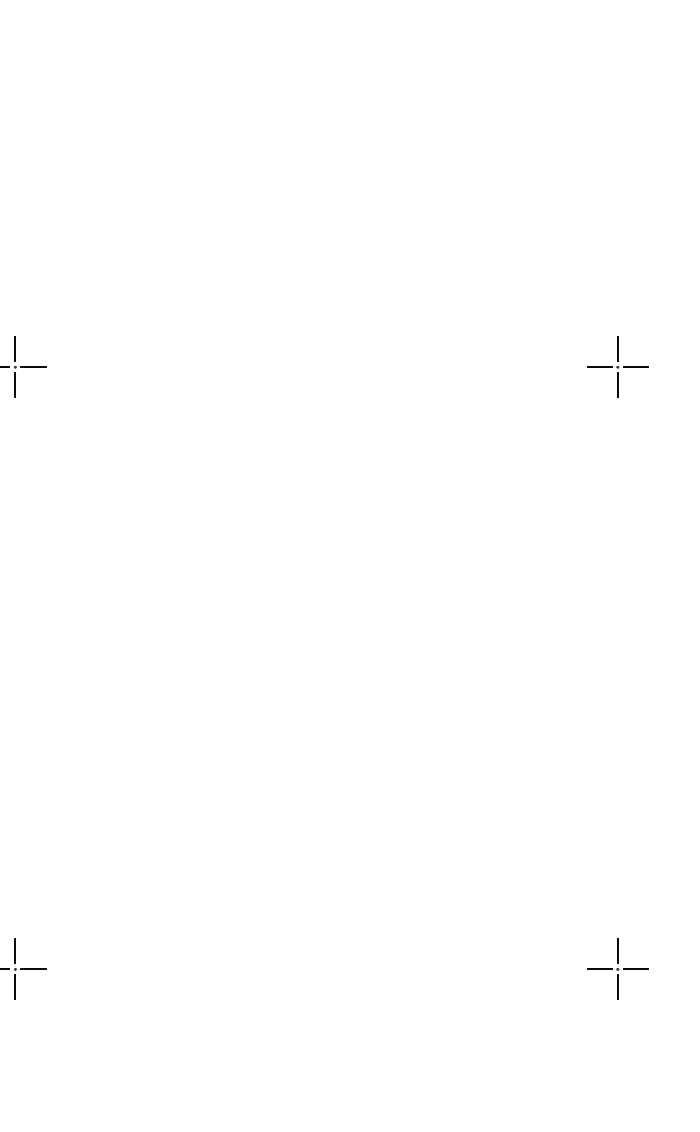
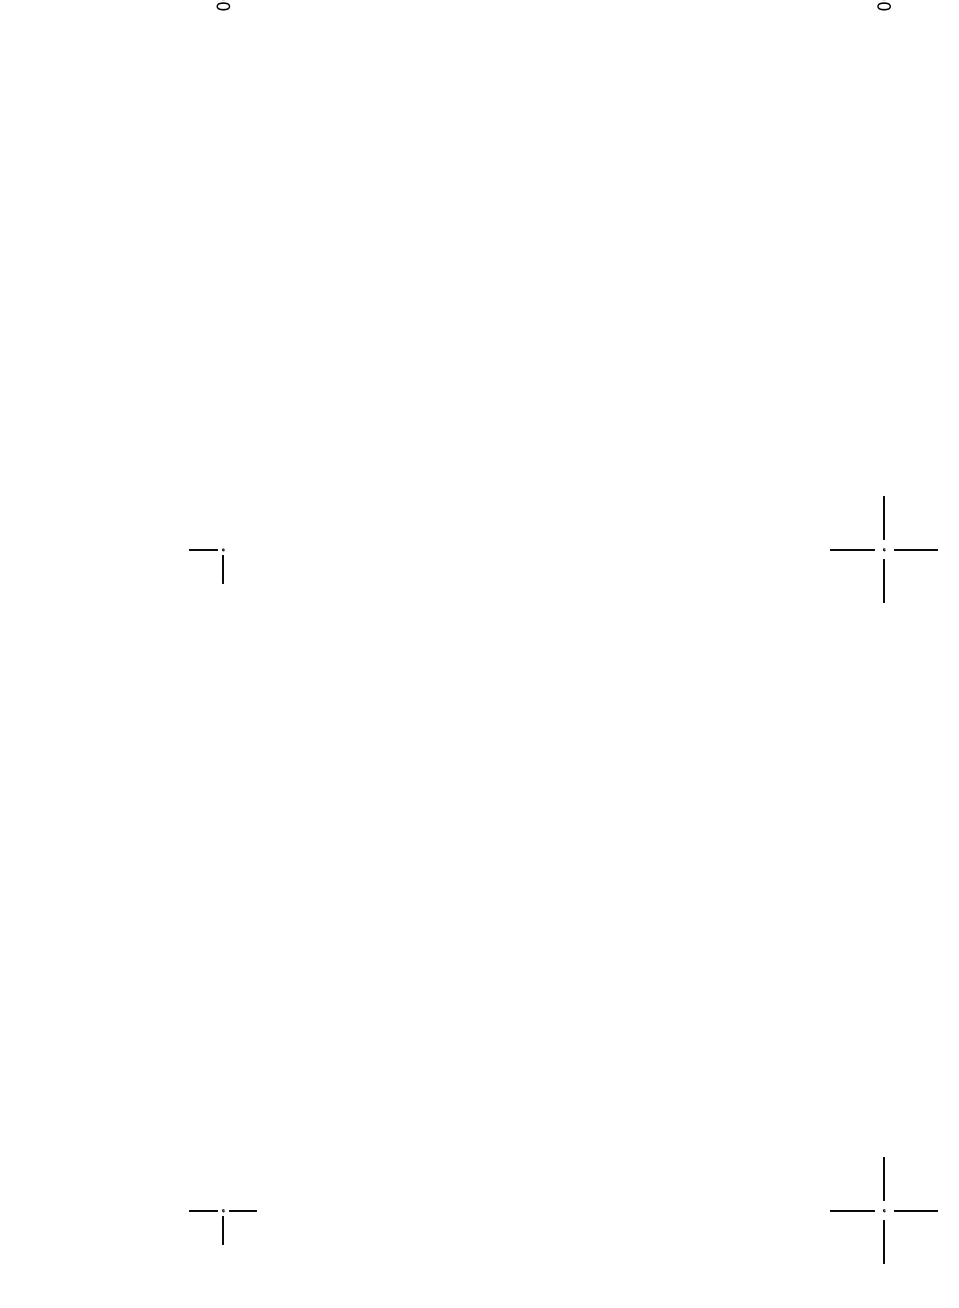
line: (15, 348) -> (223, 529), removed
line: (32, 366) -> (242, 549), removed
part: (617, 366) -> (883, 549), size x1.6
line: (15, 951) -> (223, 1190), removed
part: (617, 969) -> (883, 1210), size x1.6

